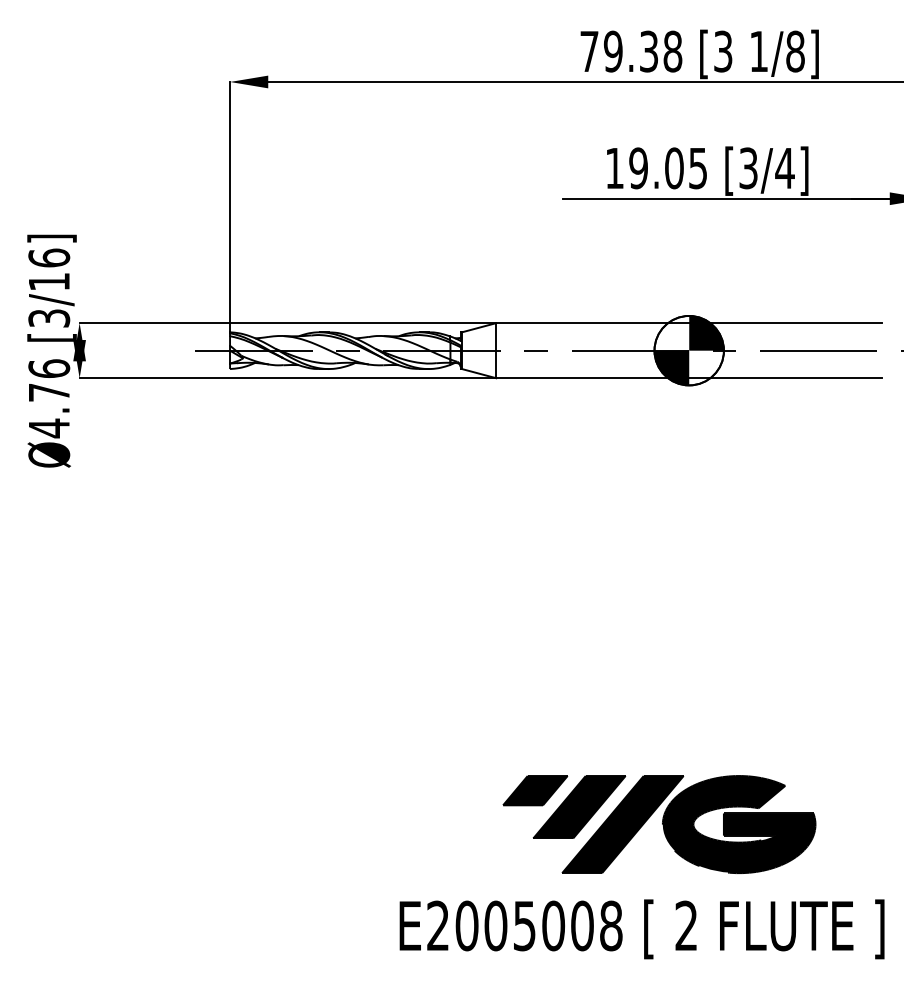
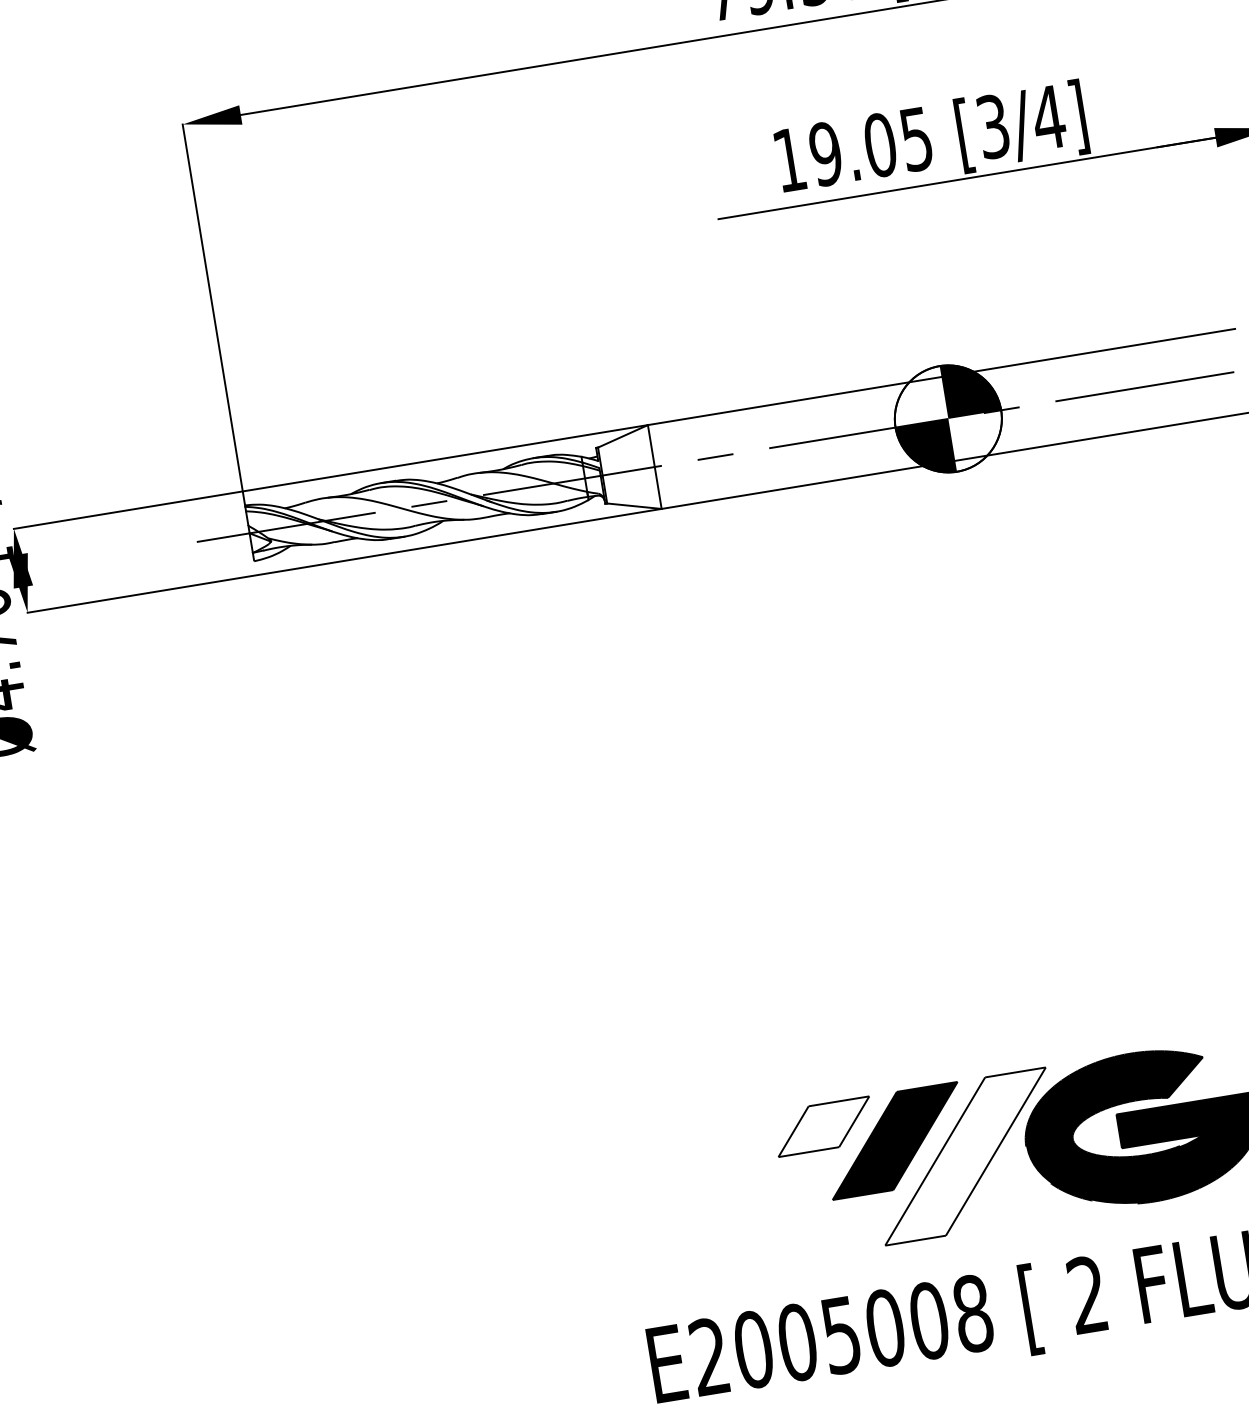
fill: (535, 790) -> (824, 1126), removed
fill: (622, 824) -> (964, 1156), removed

